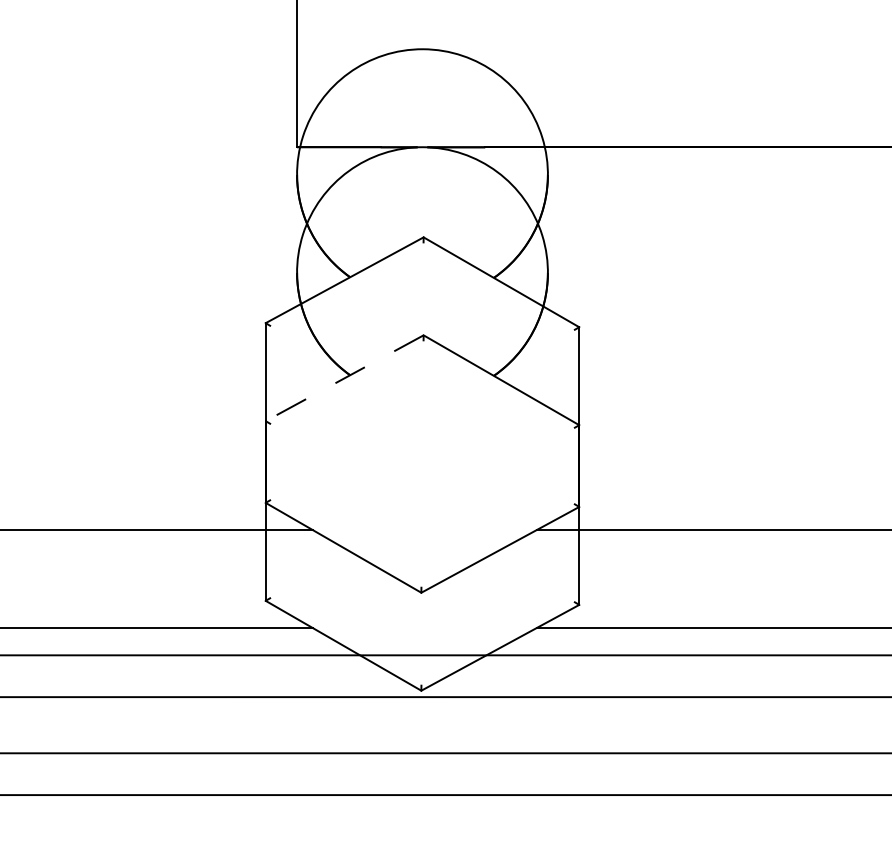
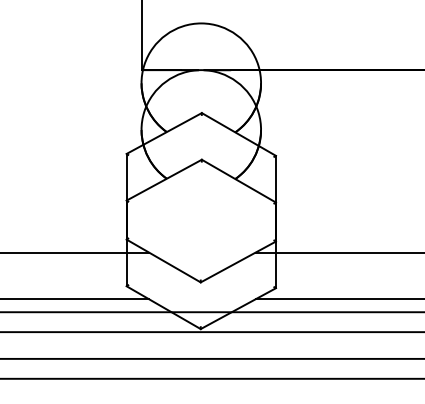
line: (345, 378) -> (164, 180), dashed -> solid

